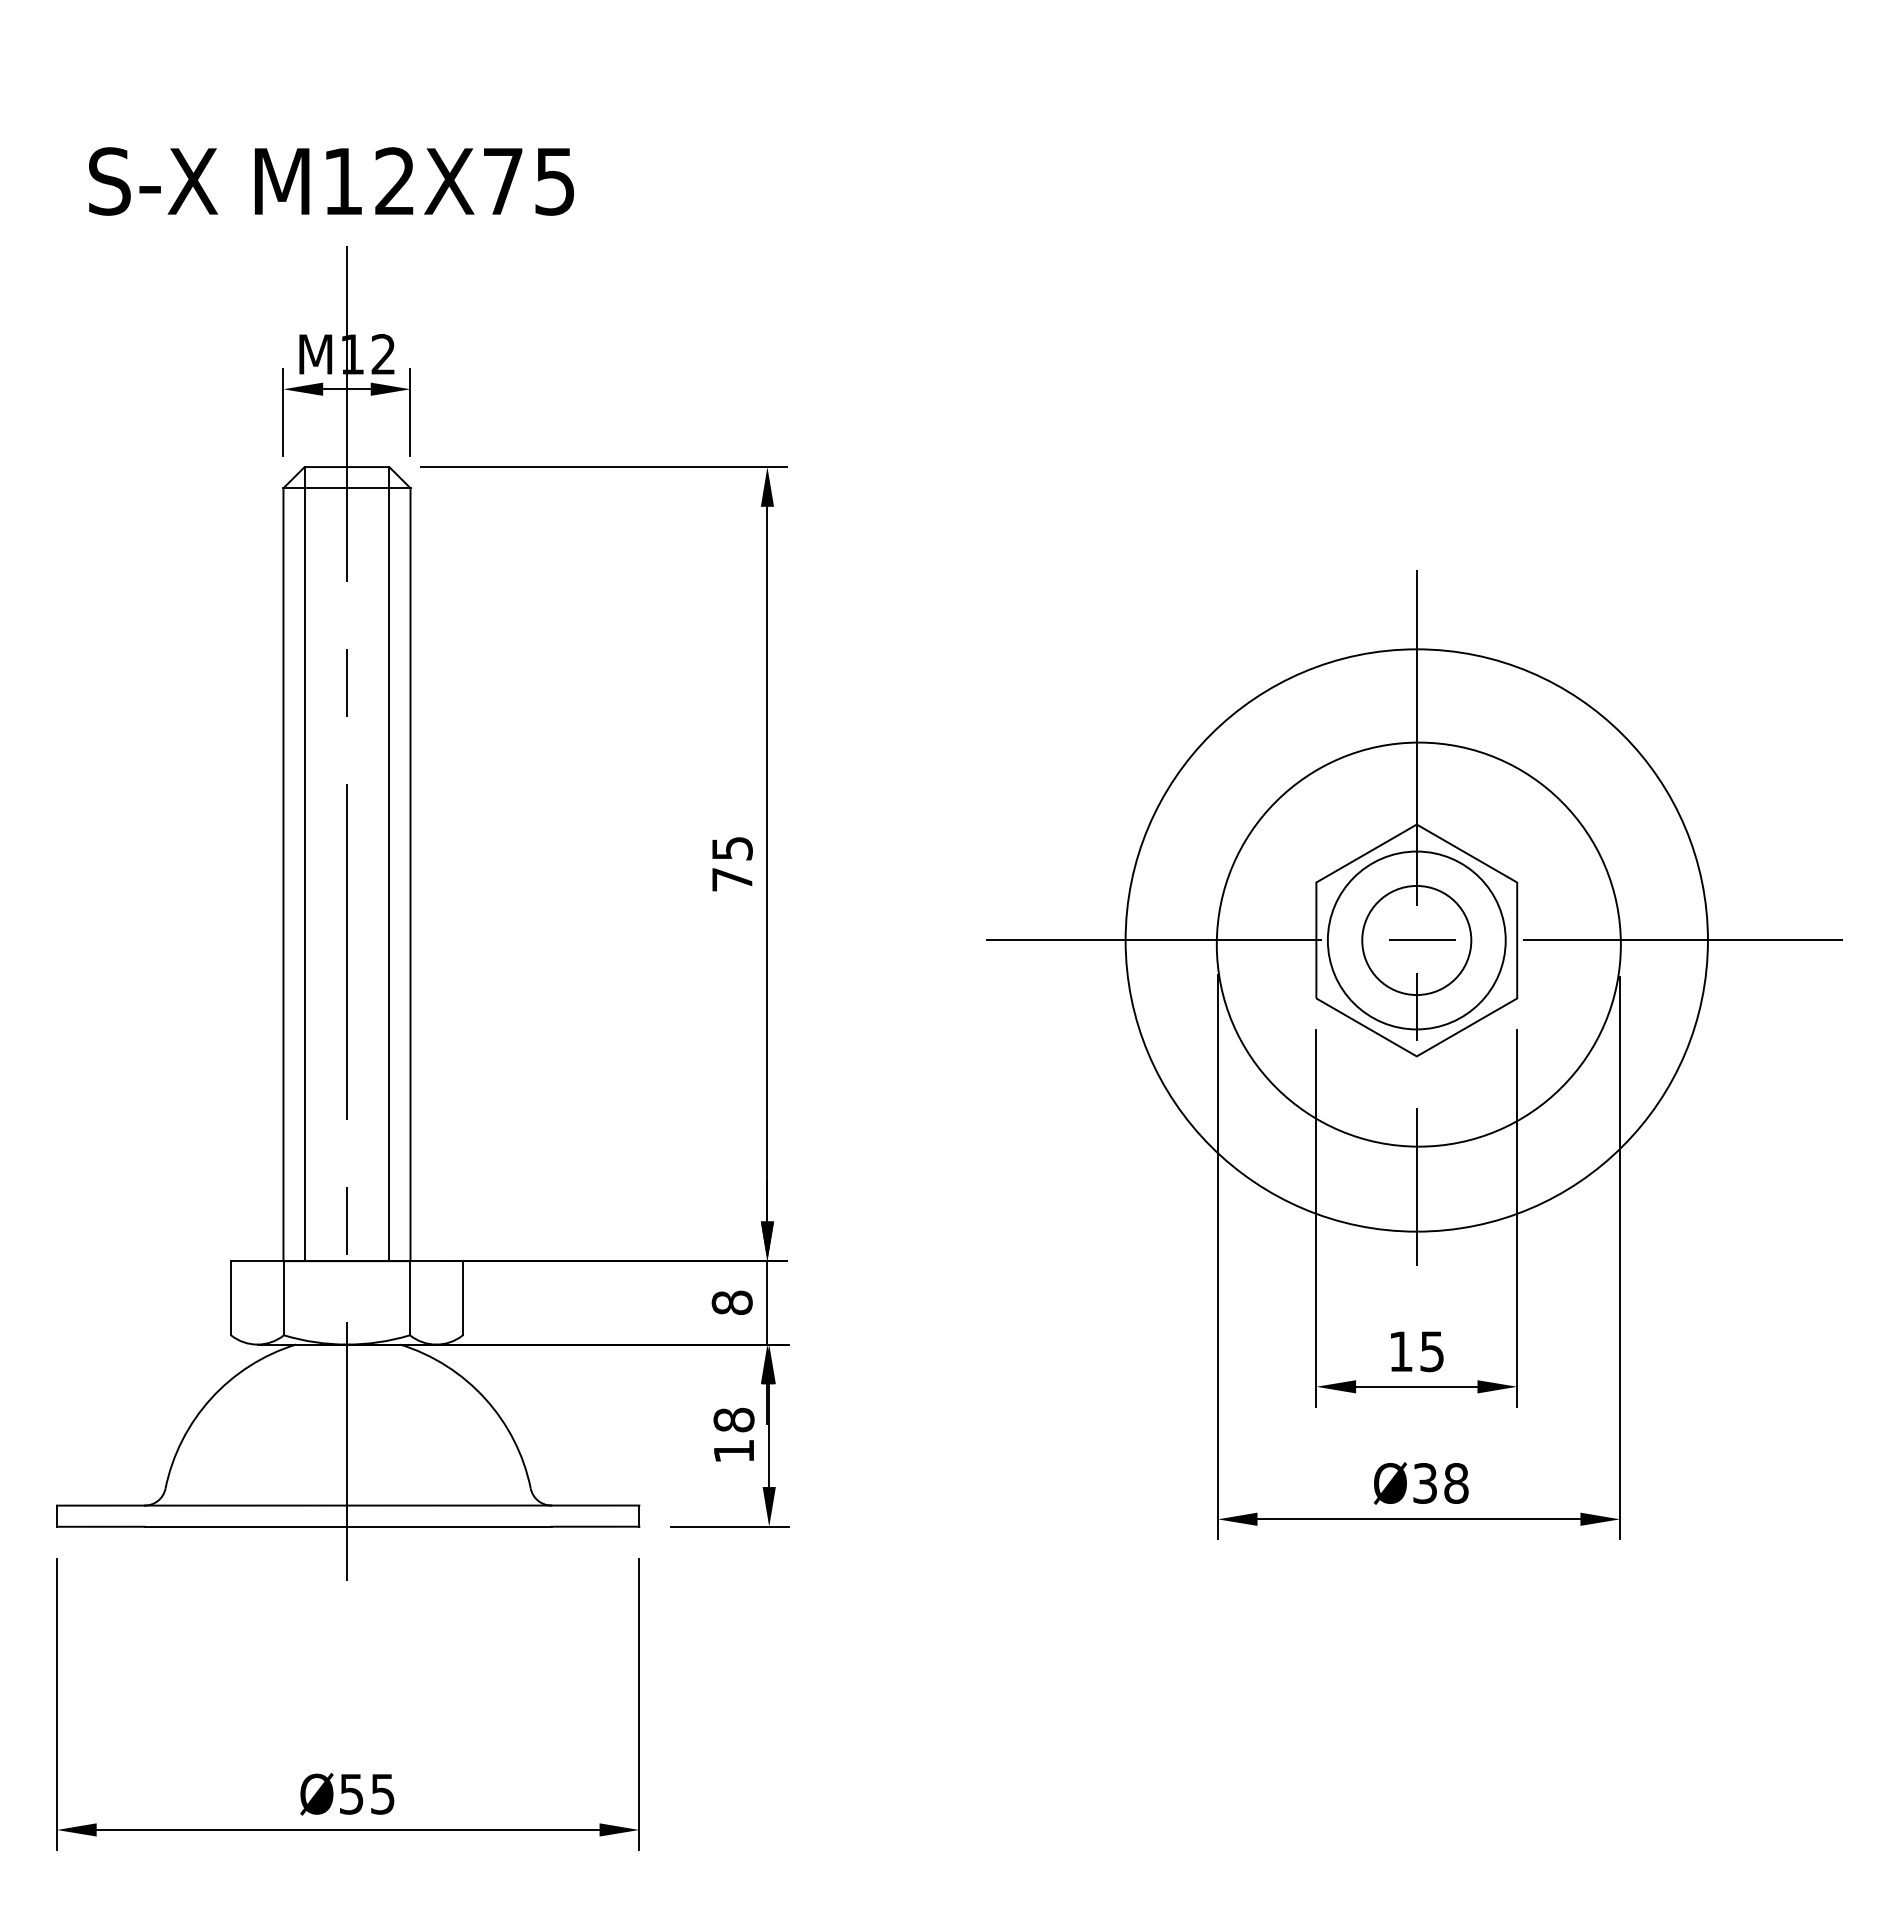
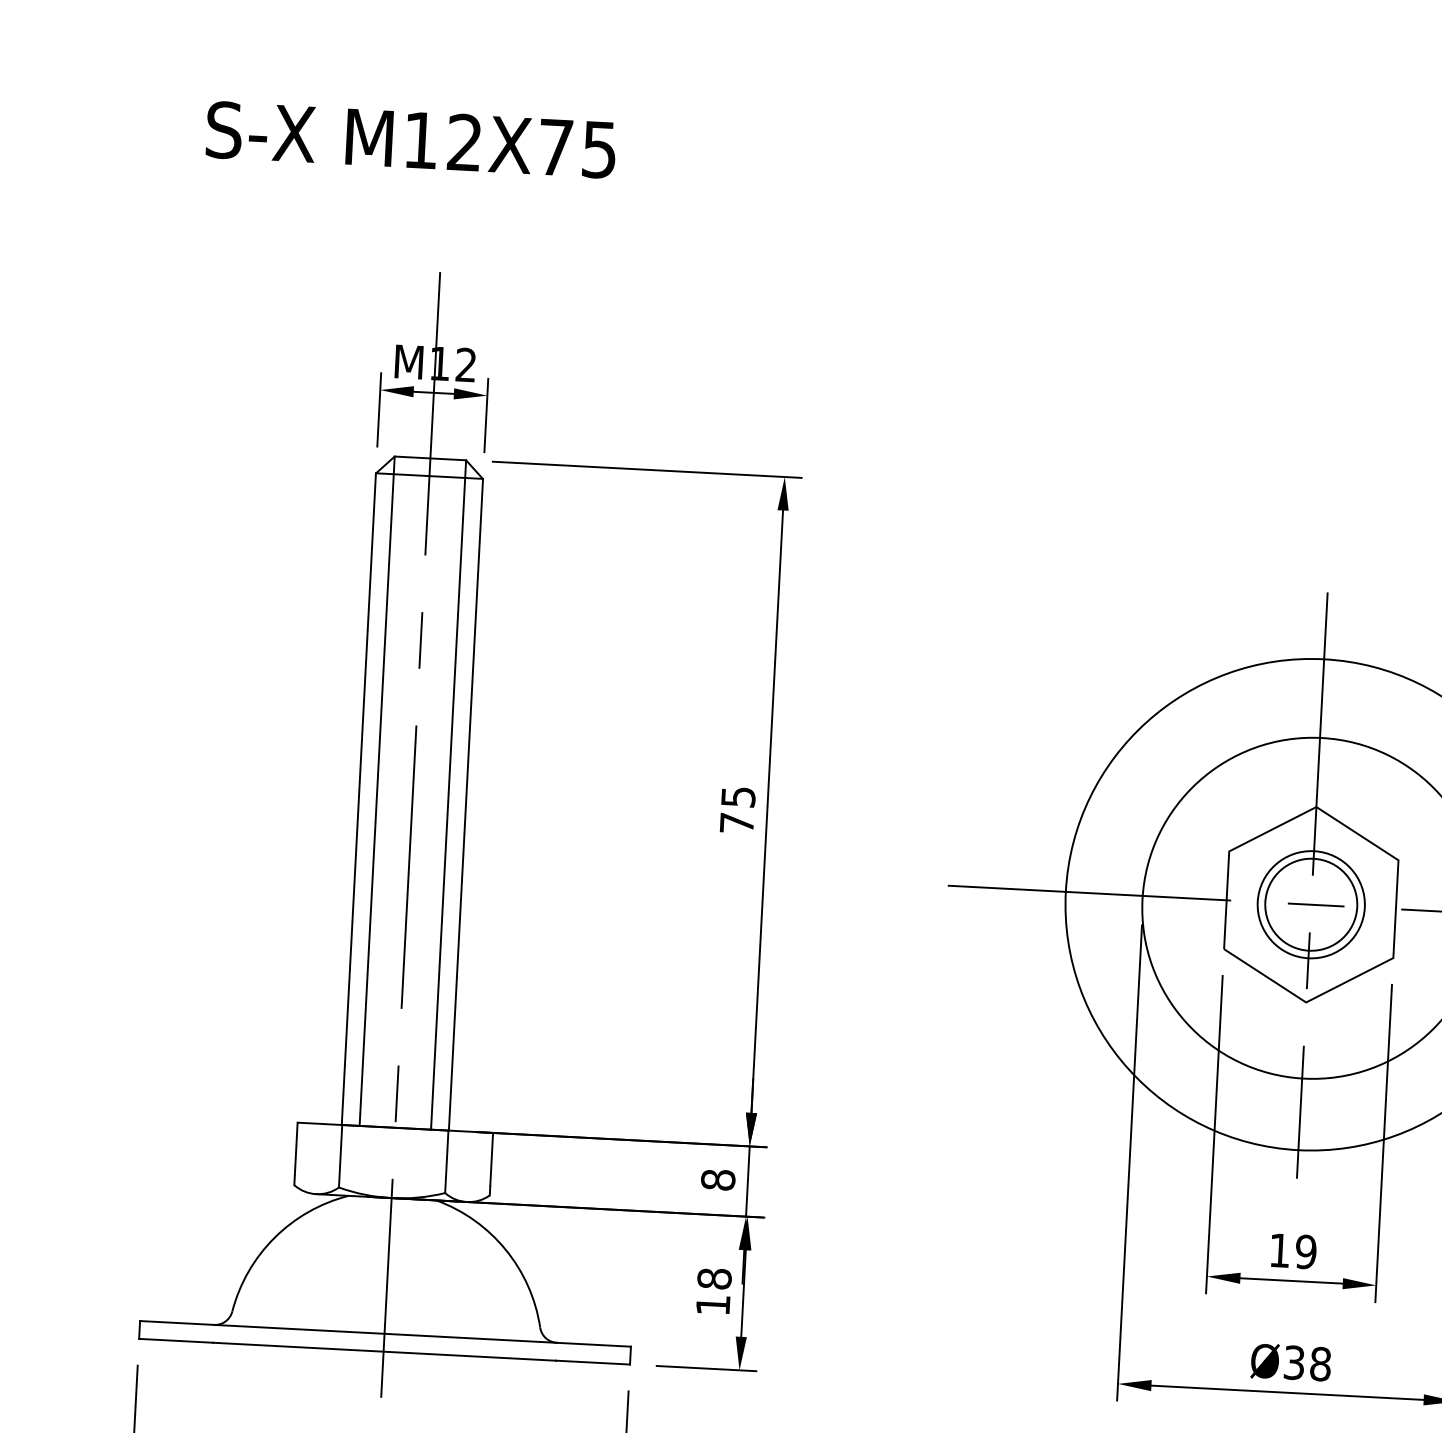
text: (331, 181) -> (411, 139), moved
circle: (1416, 940) -> (1311, 904), size x0.71
text: (1431, 1351) -> (1305, 1251), 15 -> 19

